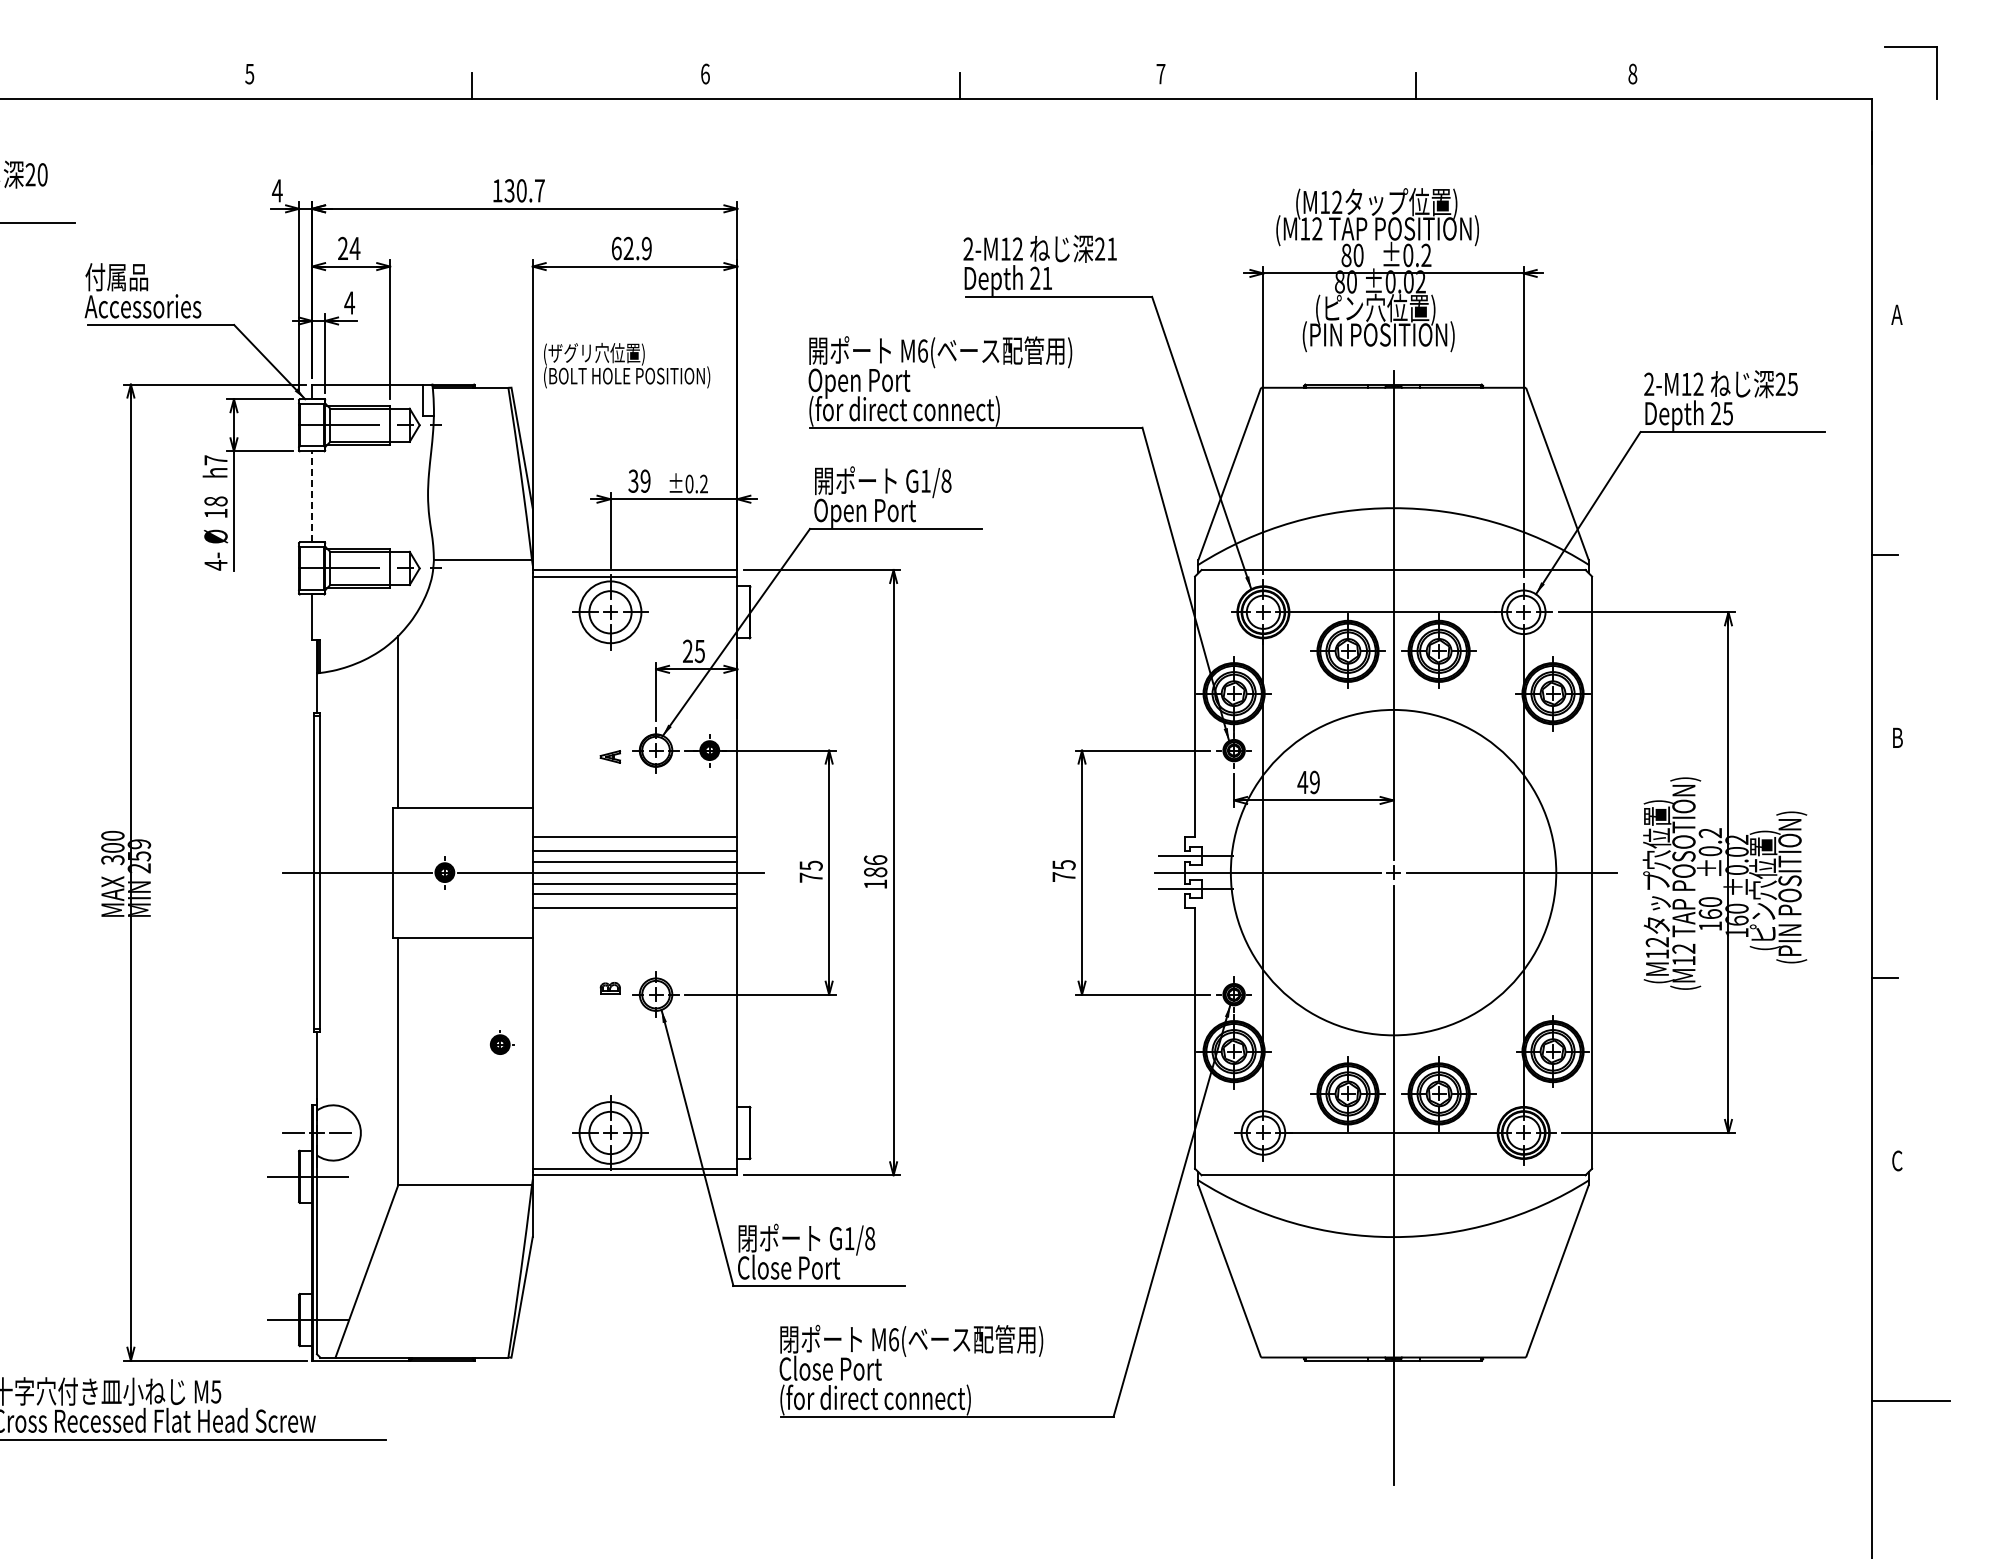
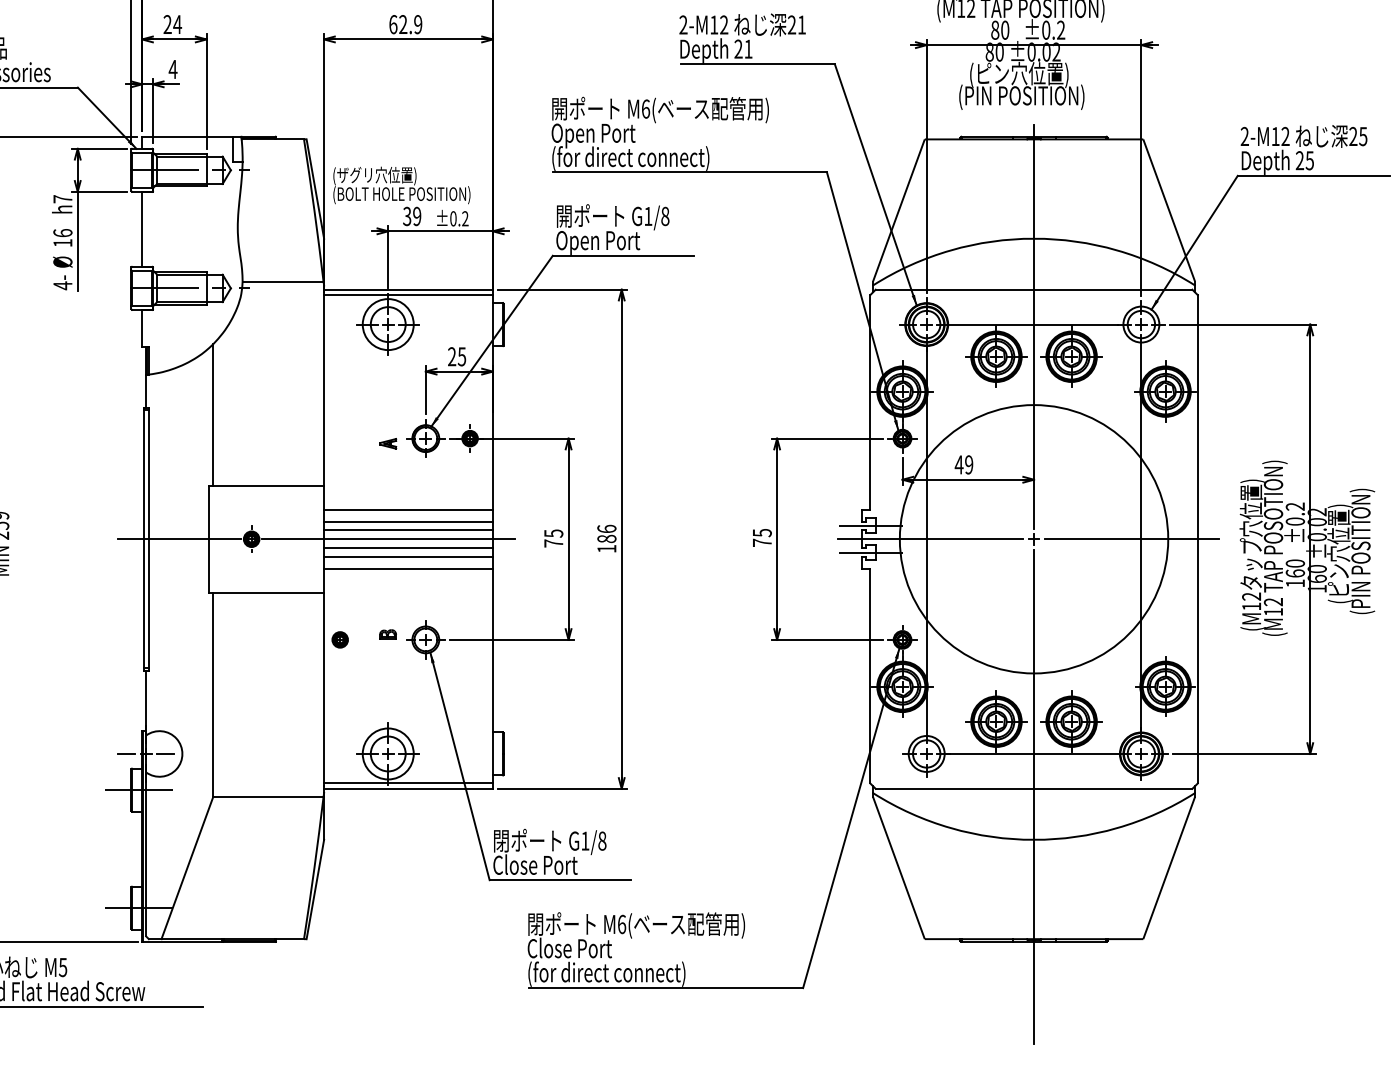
text: (627, 365) -> (402, 185), moved
line: (312, 496) -> (142, 229), dashed -> solid
text: (215, 501) -> (62, 233), 18 -> 16
part: (502, 1042) -> (342, 638), moved

